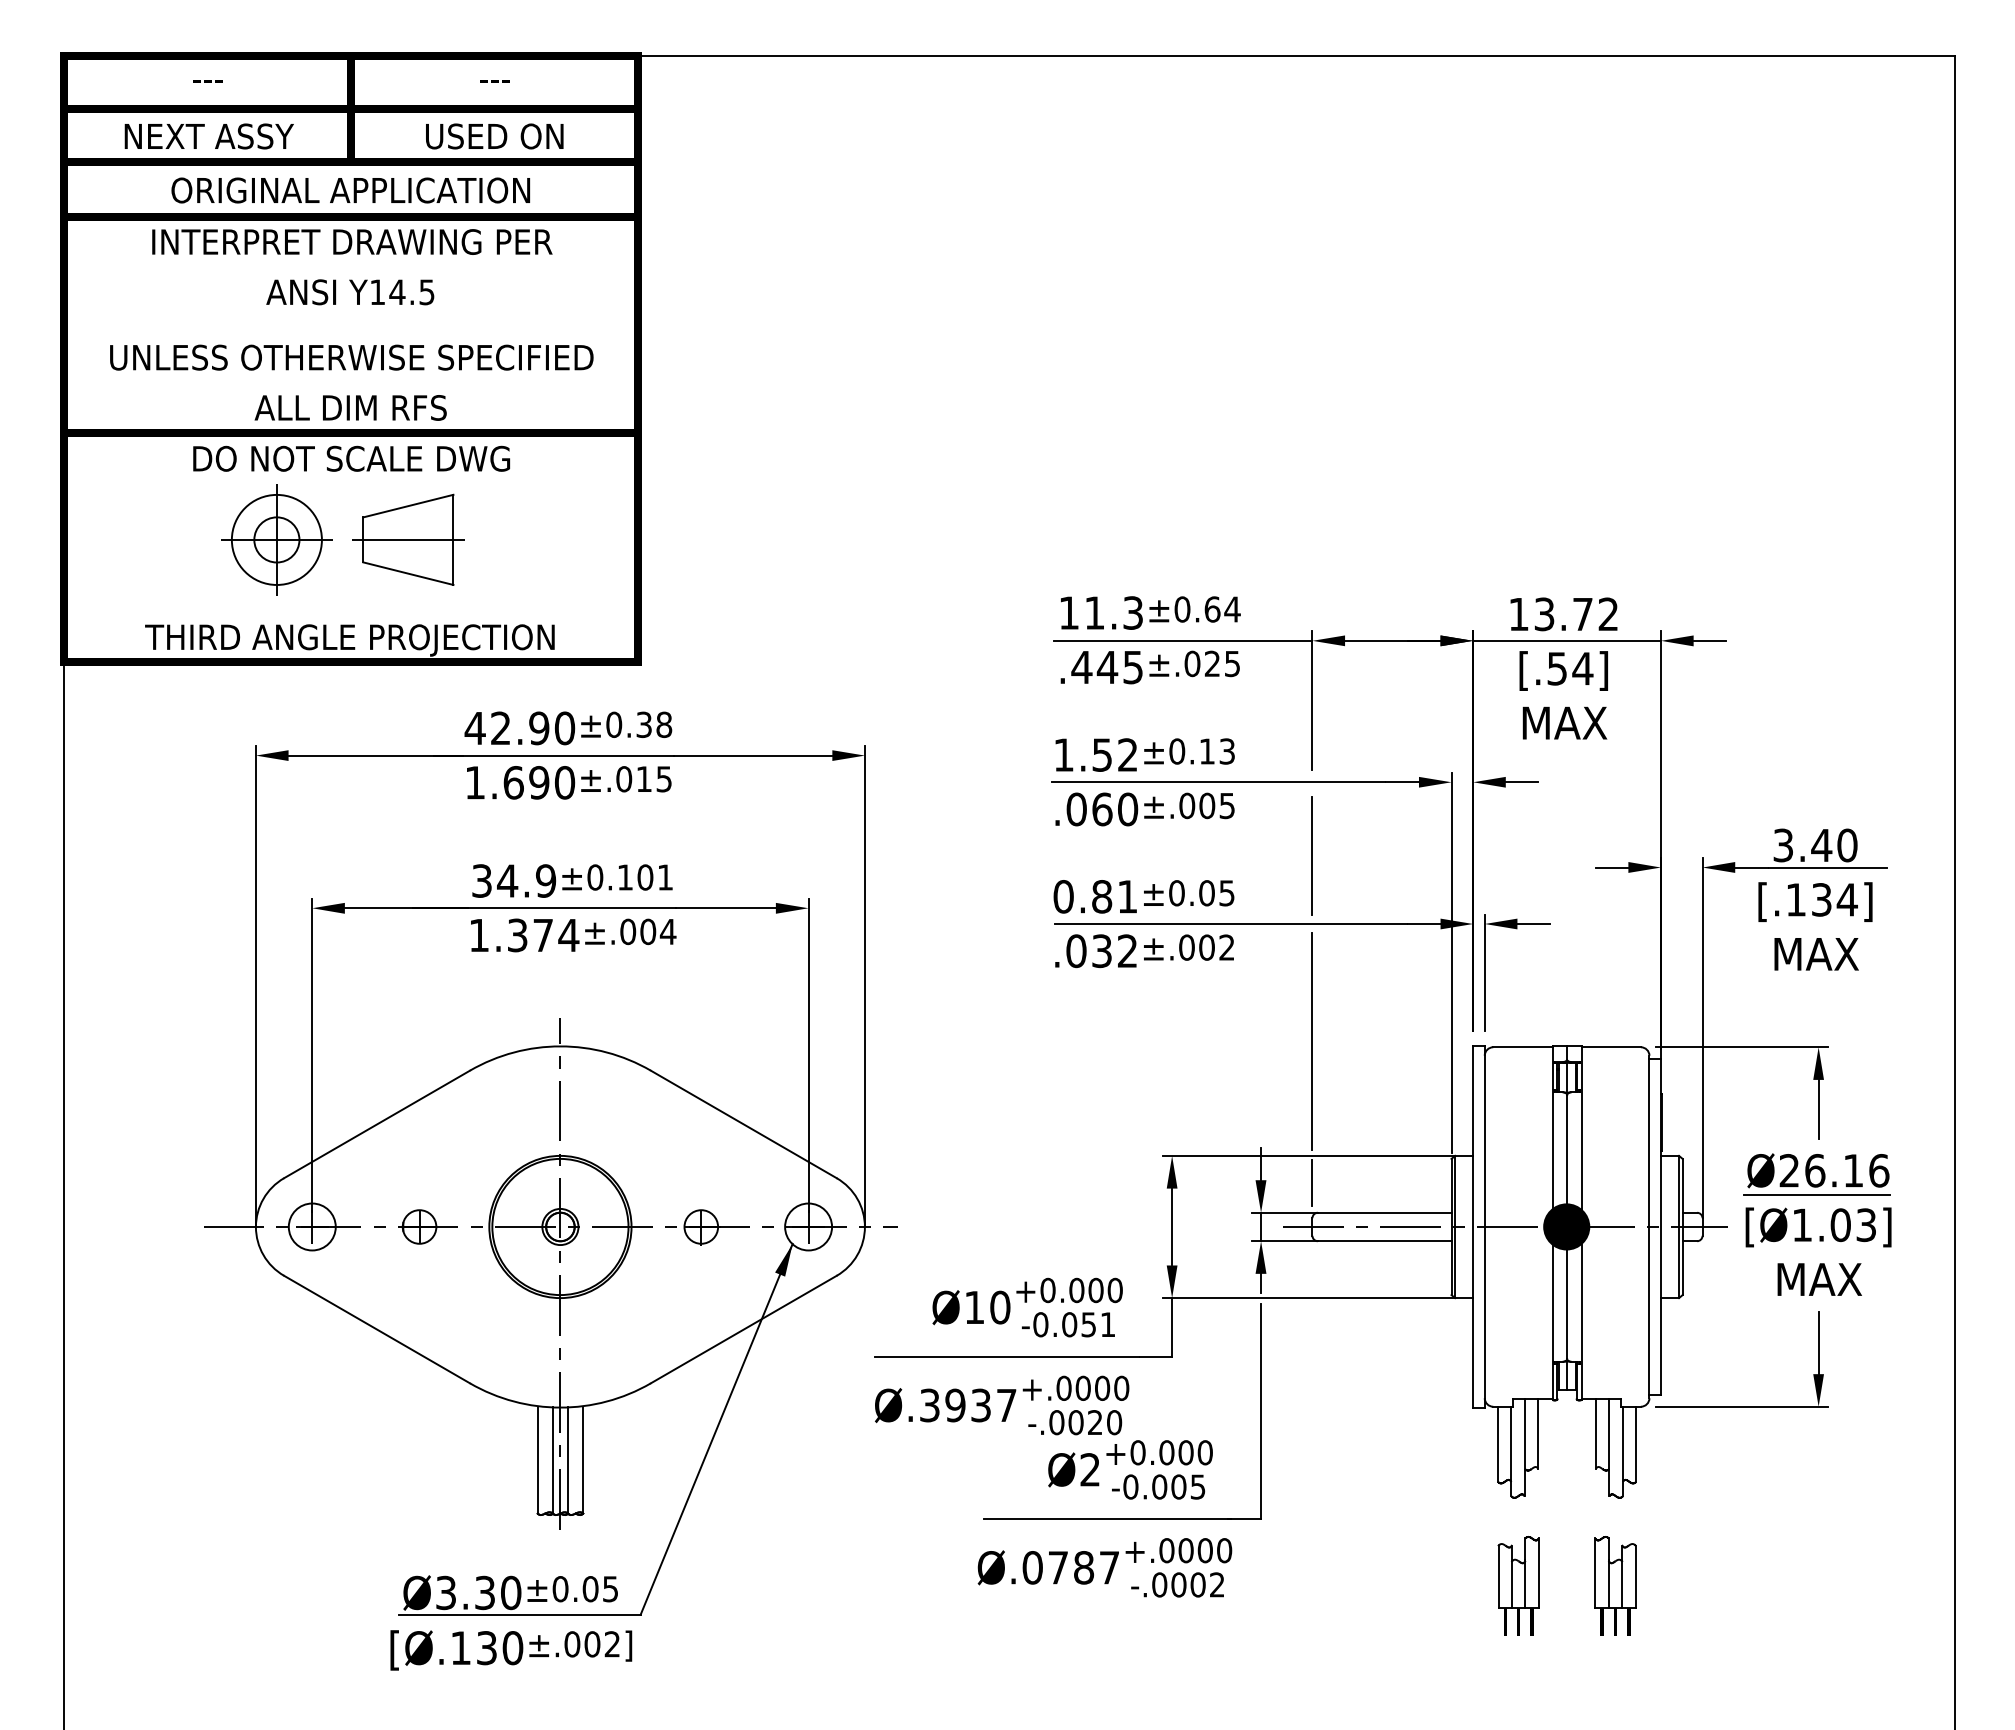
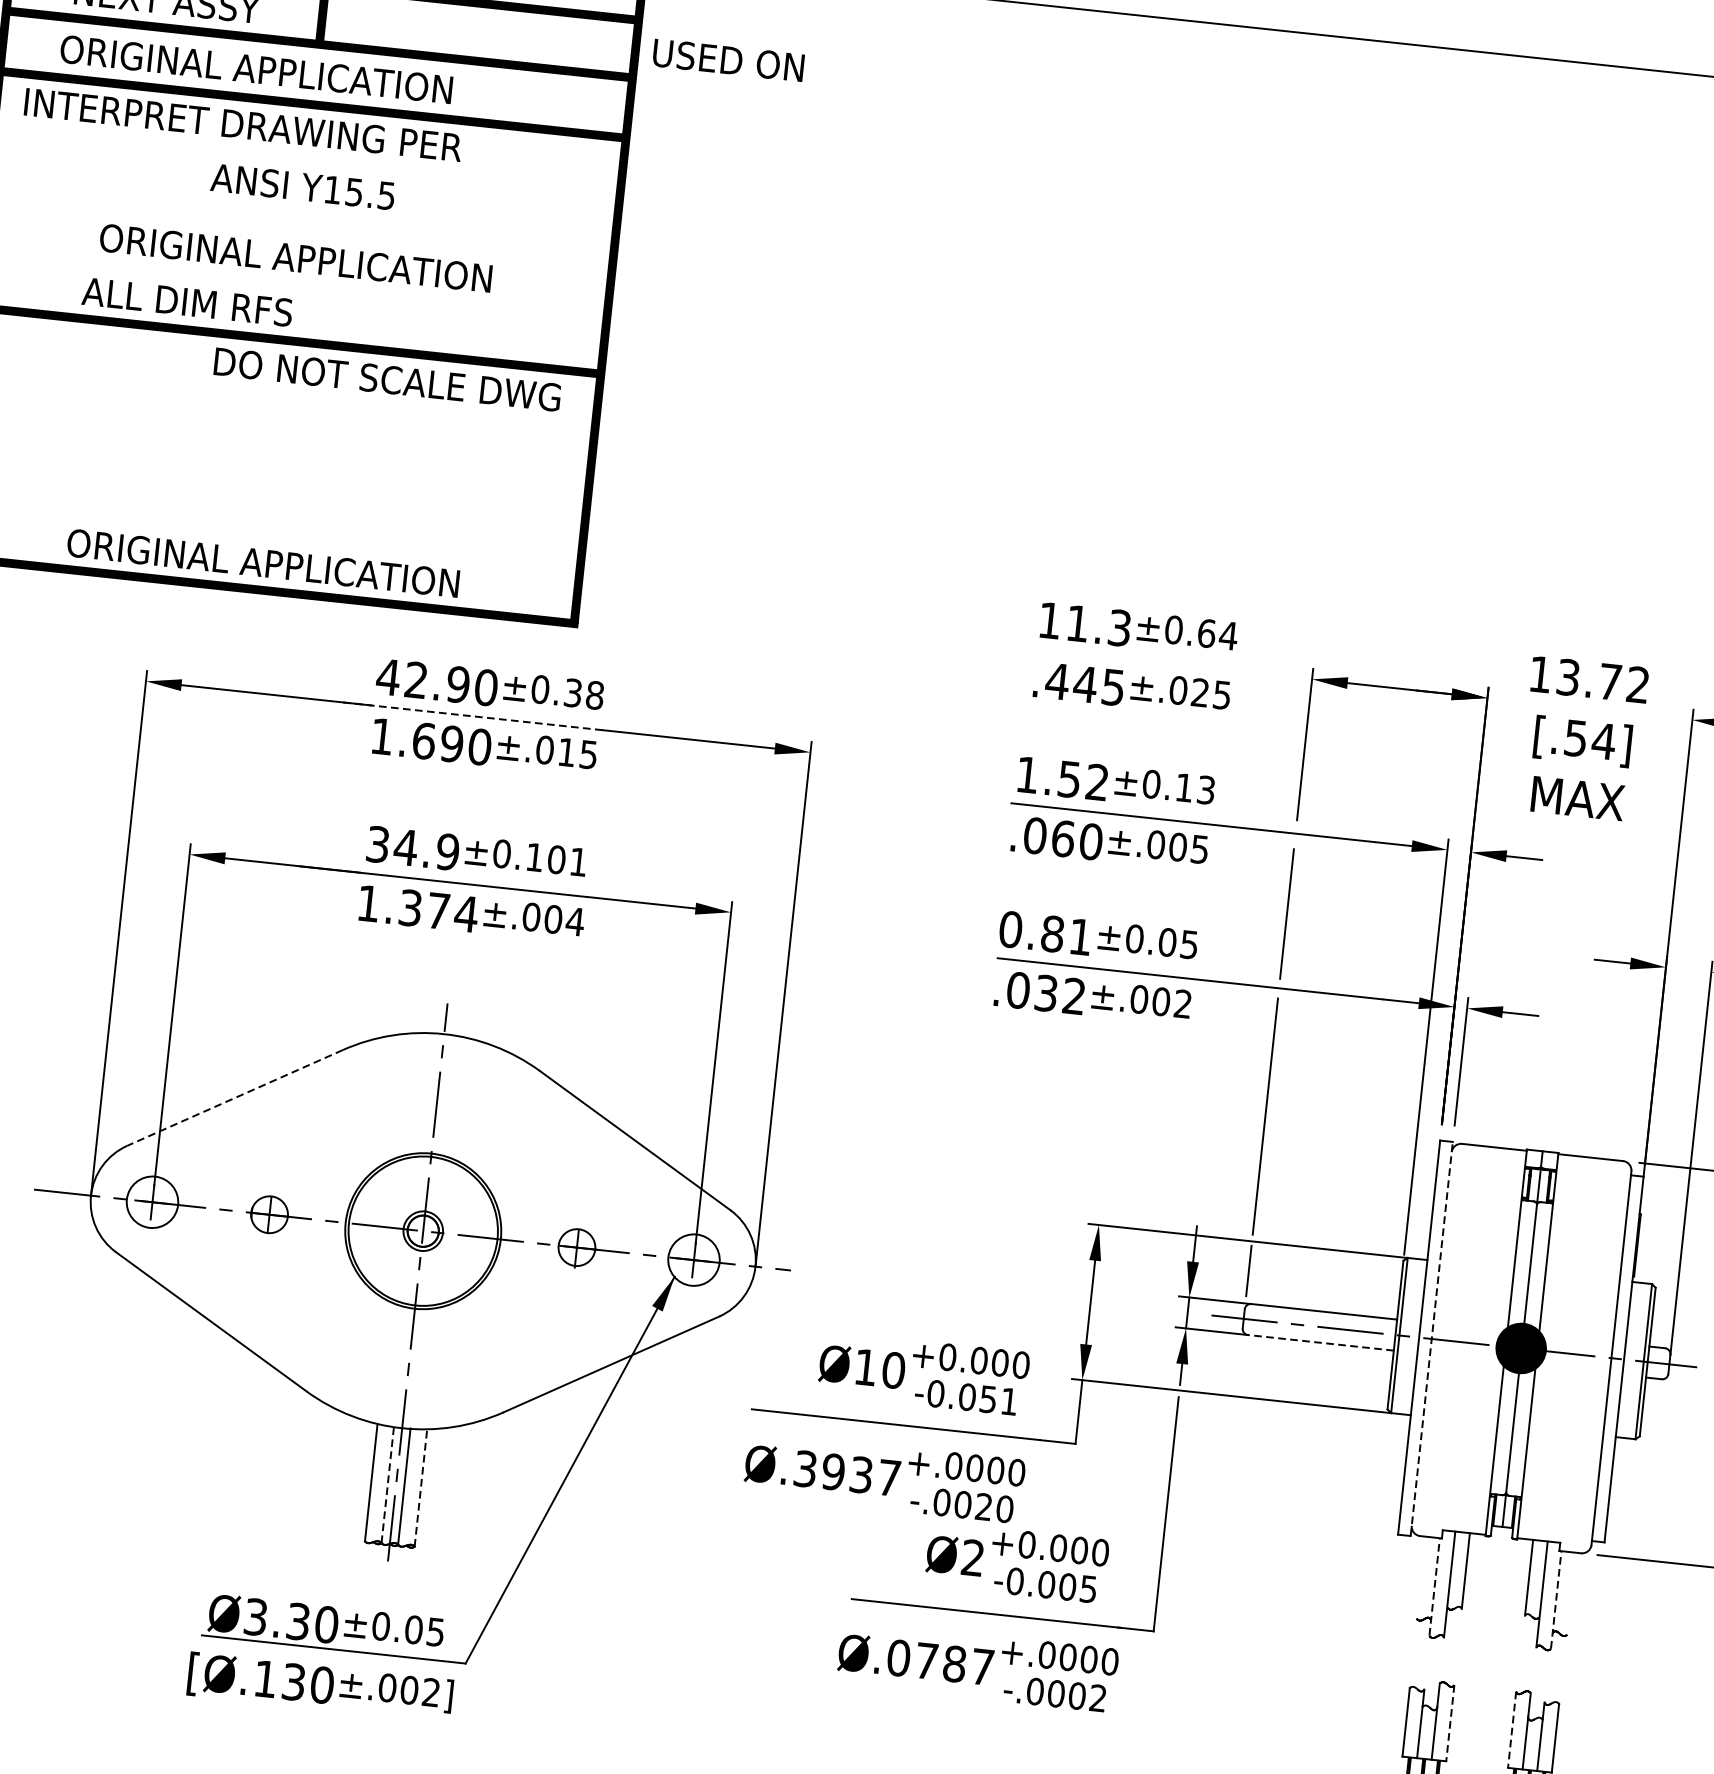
text: (494, 136) -> (728, 60), moved
text: (350, 190) -> (256, 69), moved
text: (352, 241) -> (243, 124), moved
text: (397, 292) -> (354, 192), Y14.5 -> Y15.5
text: (351, 357) -> (296, 258), UNLESS OTHERWISE SPECIFIED -> ORIGINAL APPLICATION
text: (350, 407) -> (187, 301), moved
text: (351, 458) -> (387, 379), moved
part: (332, 539) -> (254, 454), removed
text: (349, 640) -> (261, 566), THIRD ANGLE PROJECTION -> ORIGINAL APPLICATION
line: (1183, 640) -> (1171, 663), removed
line: (1567, 640) -> (1590, 708), removed
line: (553, 755) -> (470, 715), solid -> dashed
line: (376, 1124) -> (234, 1097), solid -> dashed
line: (1484, 1227) -> (1431, 1339), solid -> dashed
line: (1384, 1241) -> (1320, 1343), solid -> dashed
line: (1498, 1443) -> (1421, 1576), removed
line: (1636, 1443) -> (1572, 1592), removed
line: (1511, 1451) -> (1434, 1587), solid -> dashed
line: (1622, 1451) -> (1555, 1599), solid -> dashed
line: (552, 1459) -> (387, 1483), solid -> dashed
line: (583, 1459) -> (421, 1487), solid -> dashed
line: (1538, 1573) -> (1450, 1723), solid -> dashed
line: (1595, 1573) -> (1512, 1729), solid -> dashed

